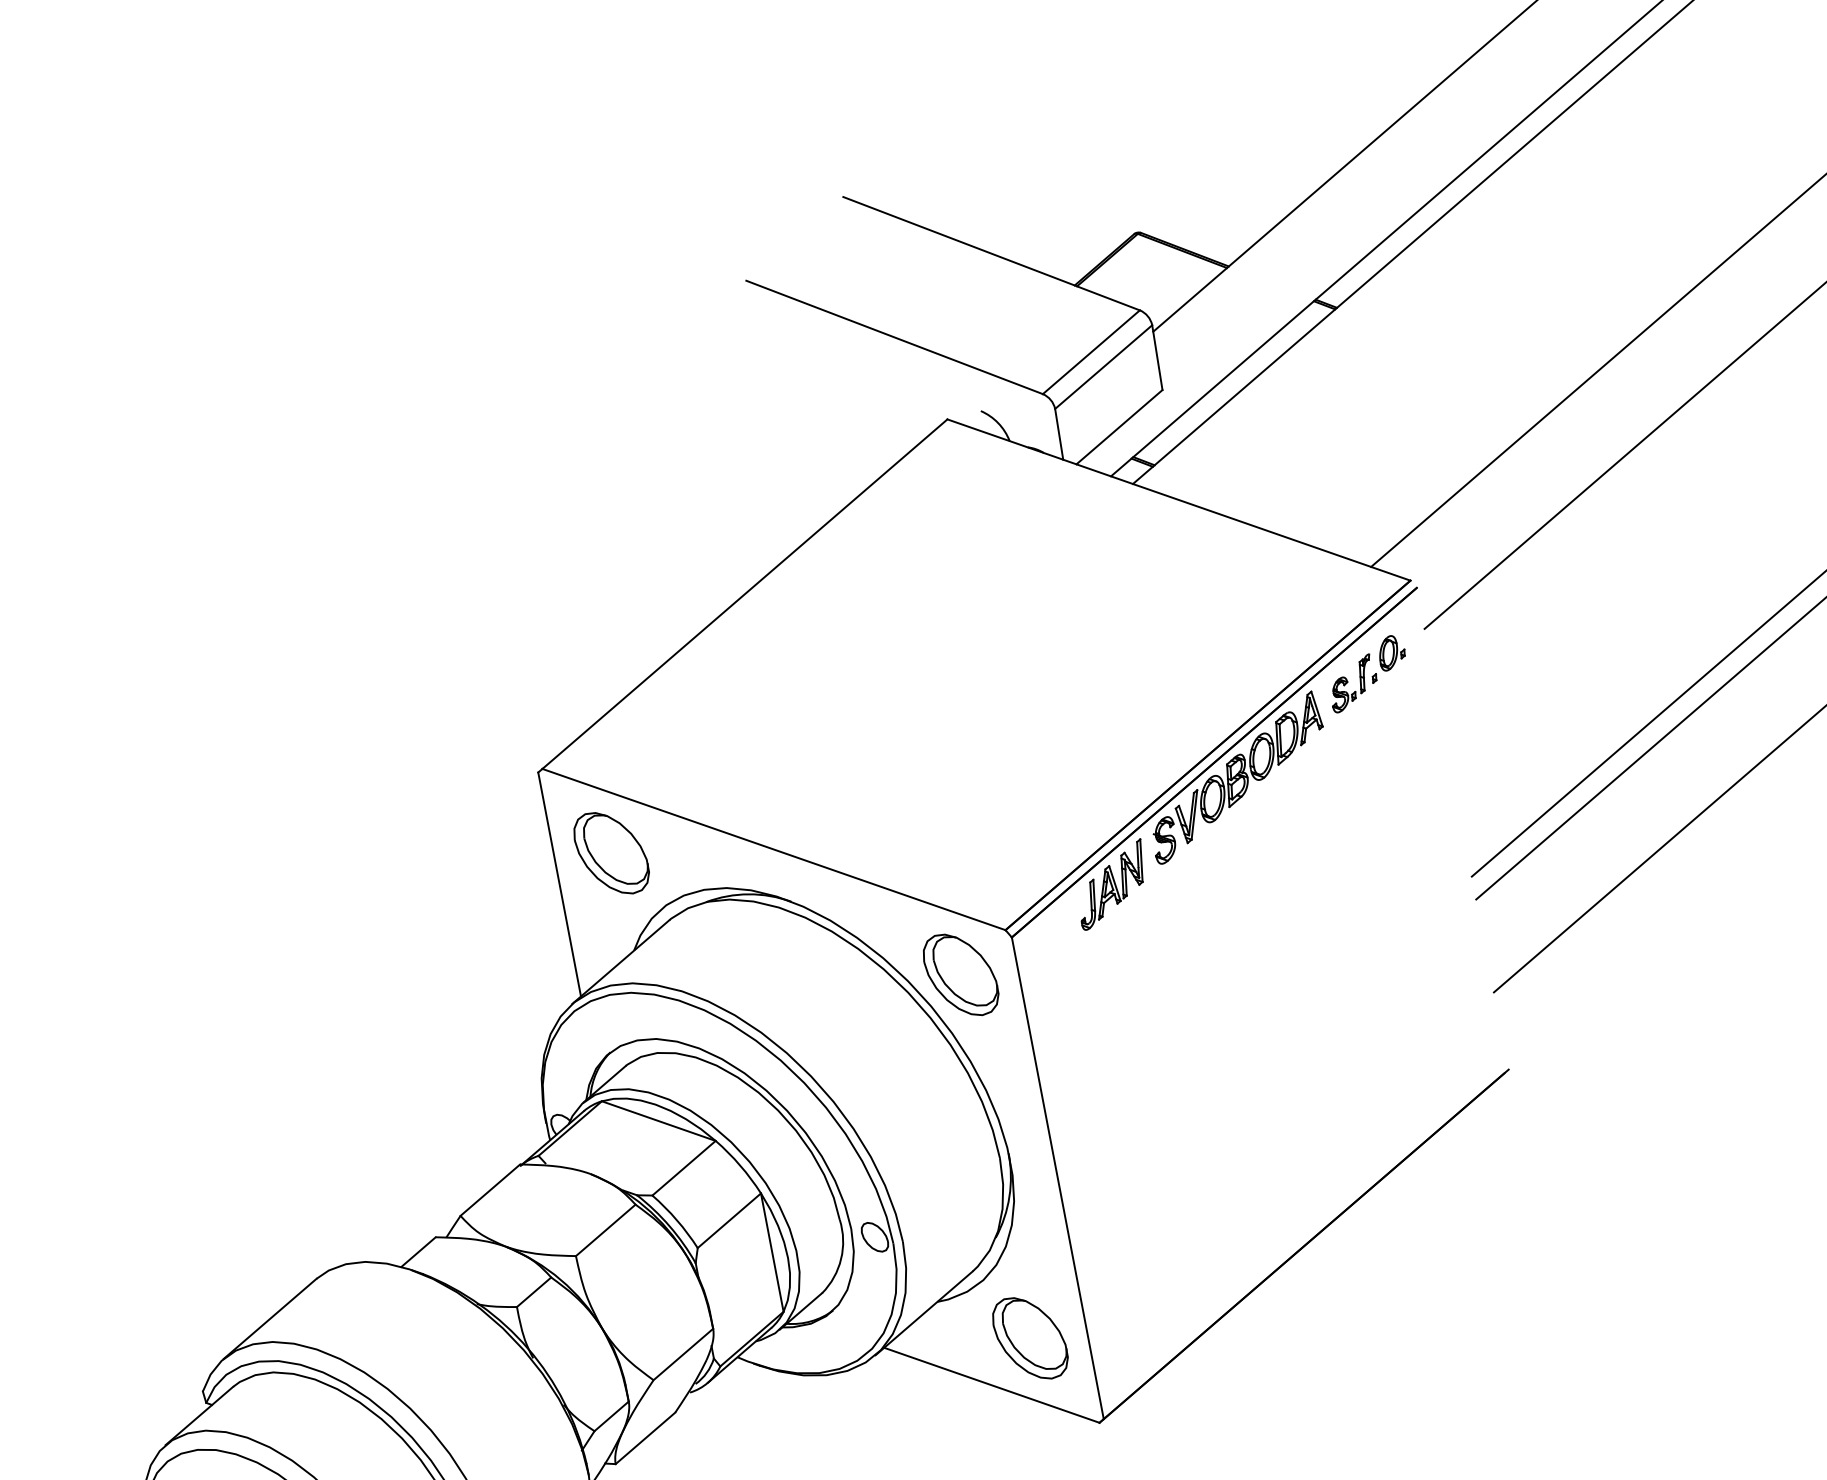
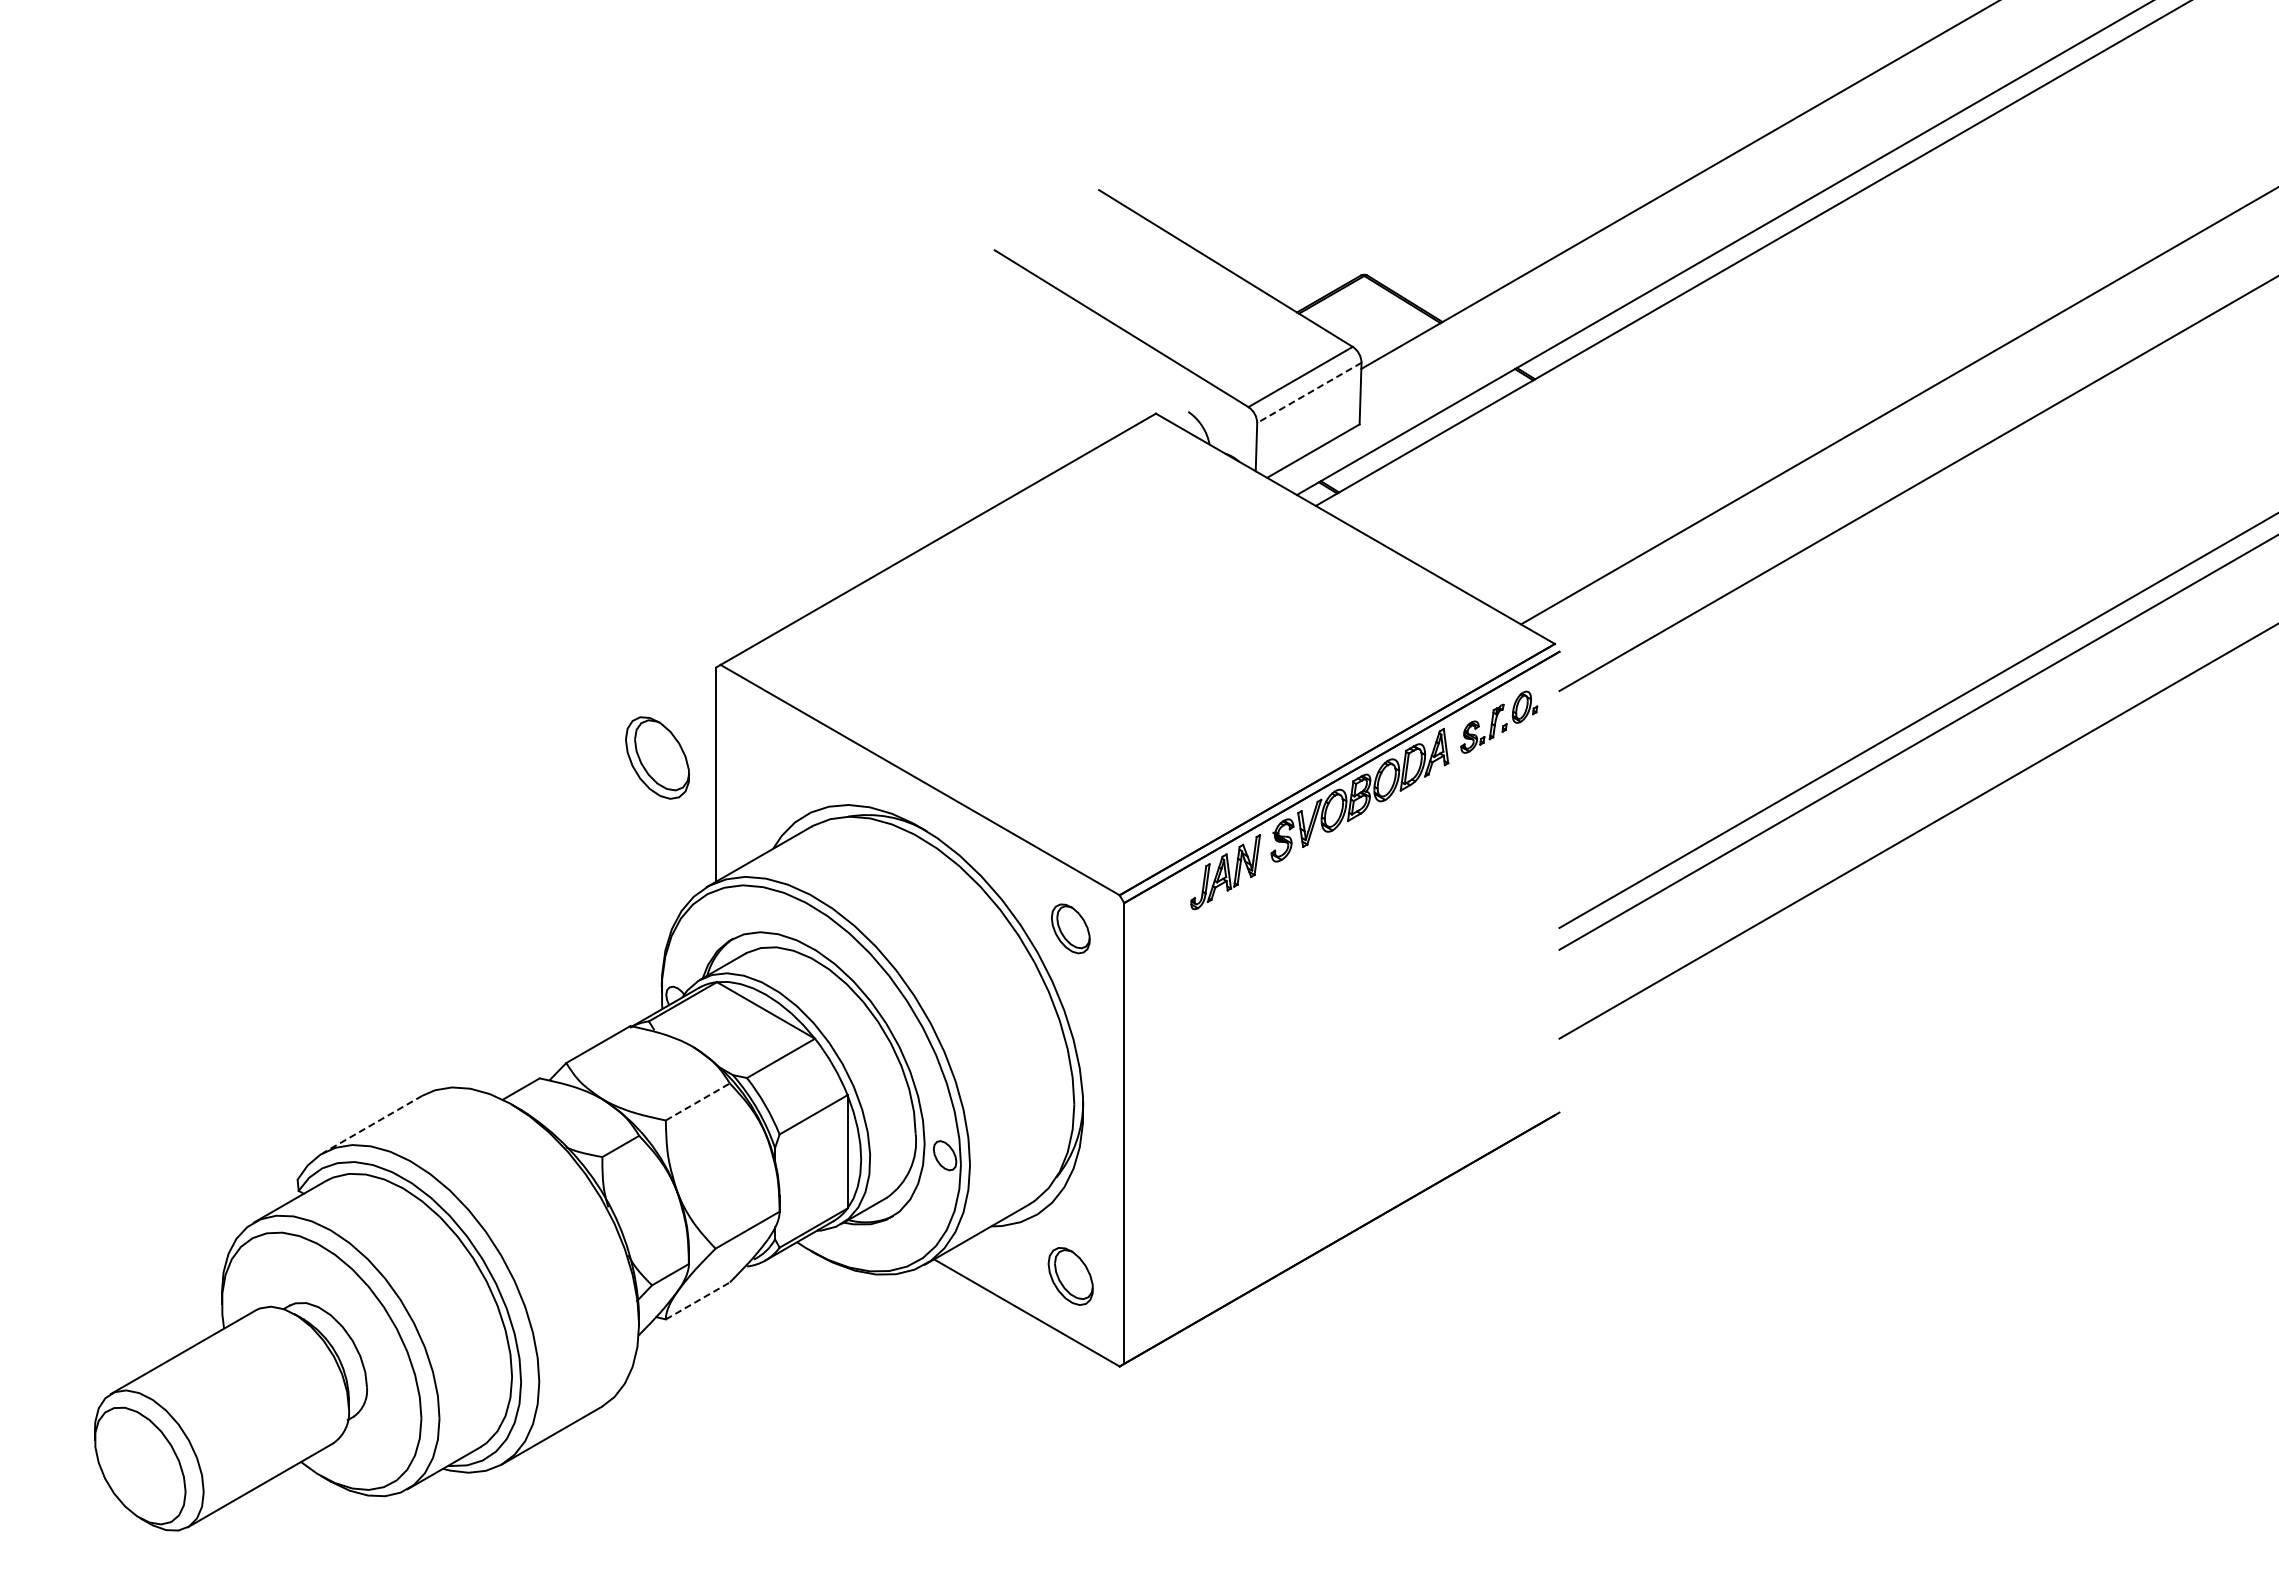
line: (1102, 367) -> (1308, 393), solid -> dashed
part: (611, 852) -> (657, 757), moved
part: (960, 974) -> (1070, 928), size x0.6
line: (605, 1229) -> (697, 1101), solid -> dashed
line: (270, 1318) -> (372, 1124), solid -> dashed
part: (1030, 1338) -> (1070, 1276), size x0.7
line: (645, 1437) -> (697, 1300), solid -> dashed

